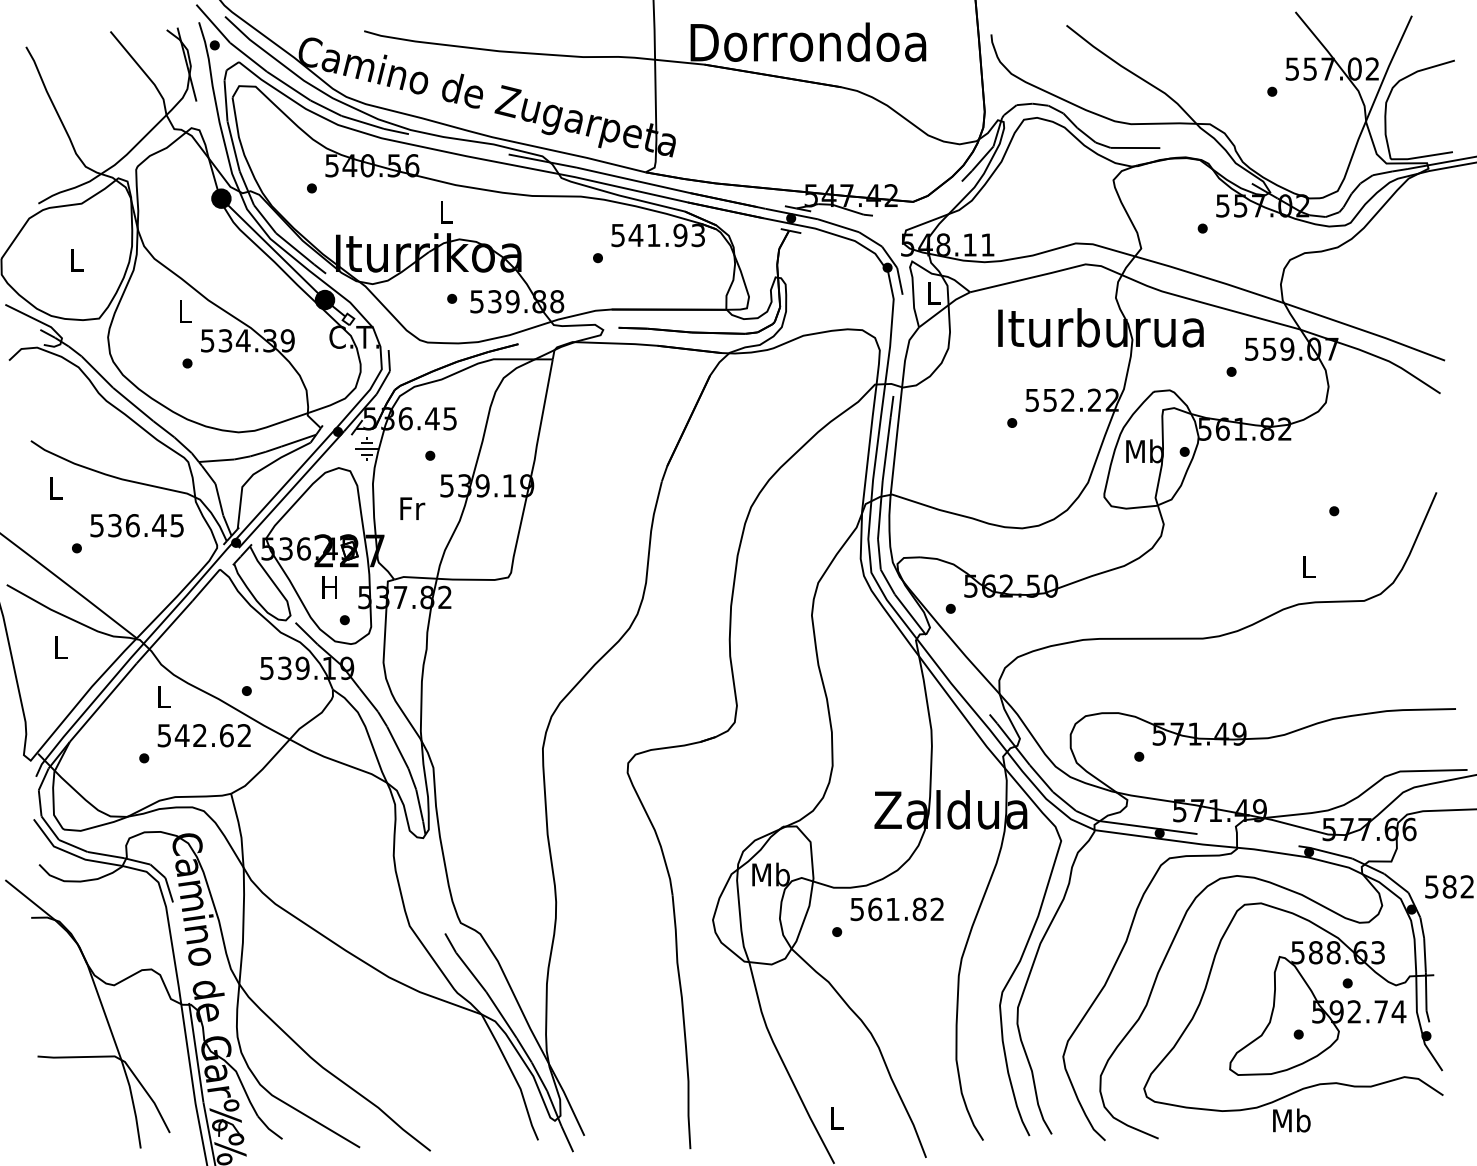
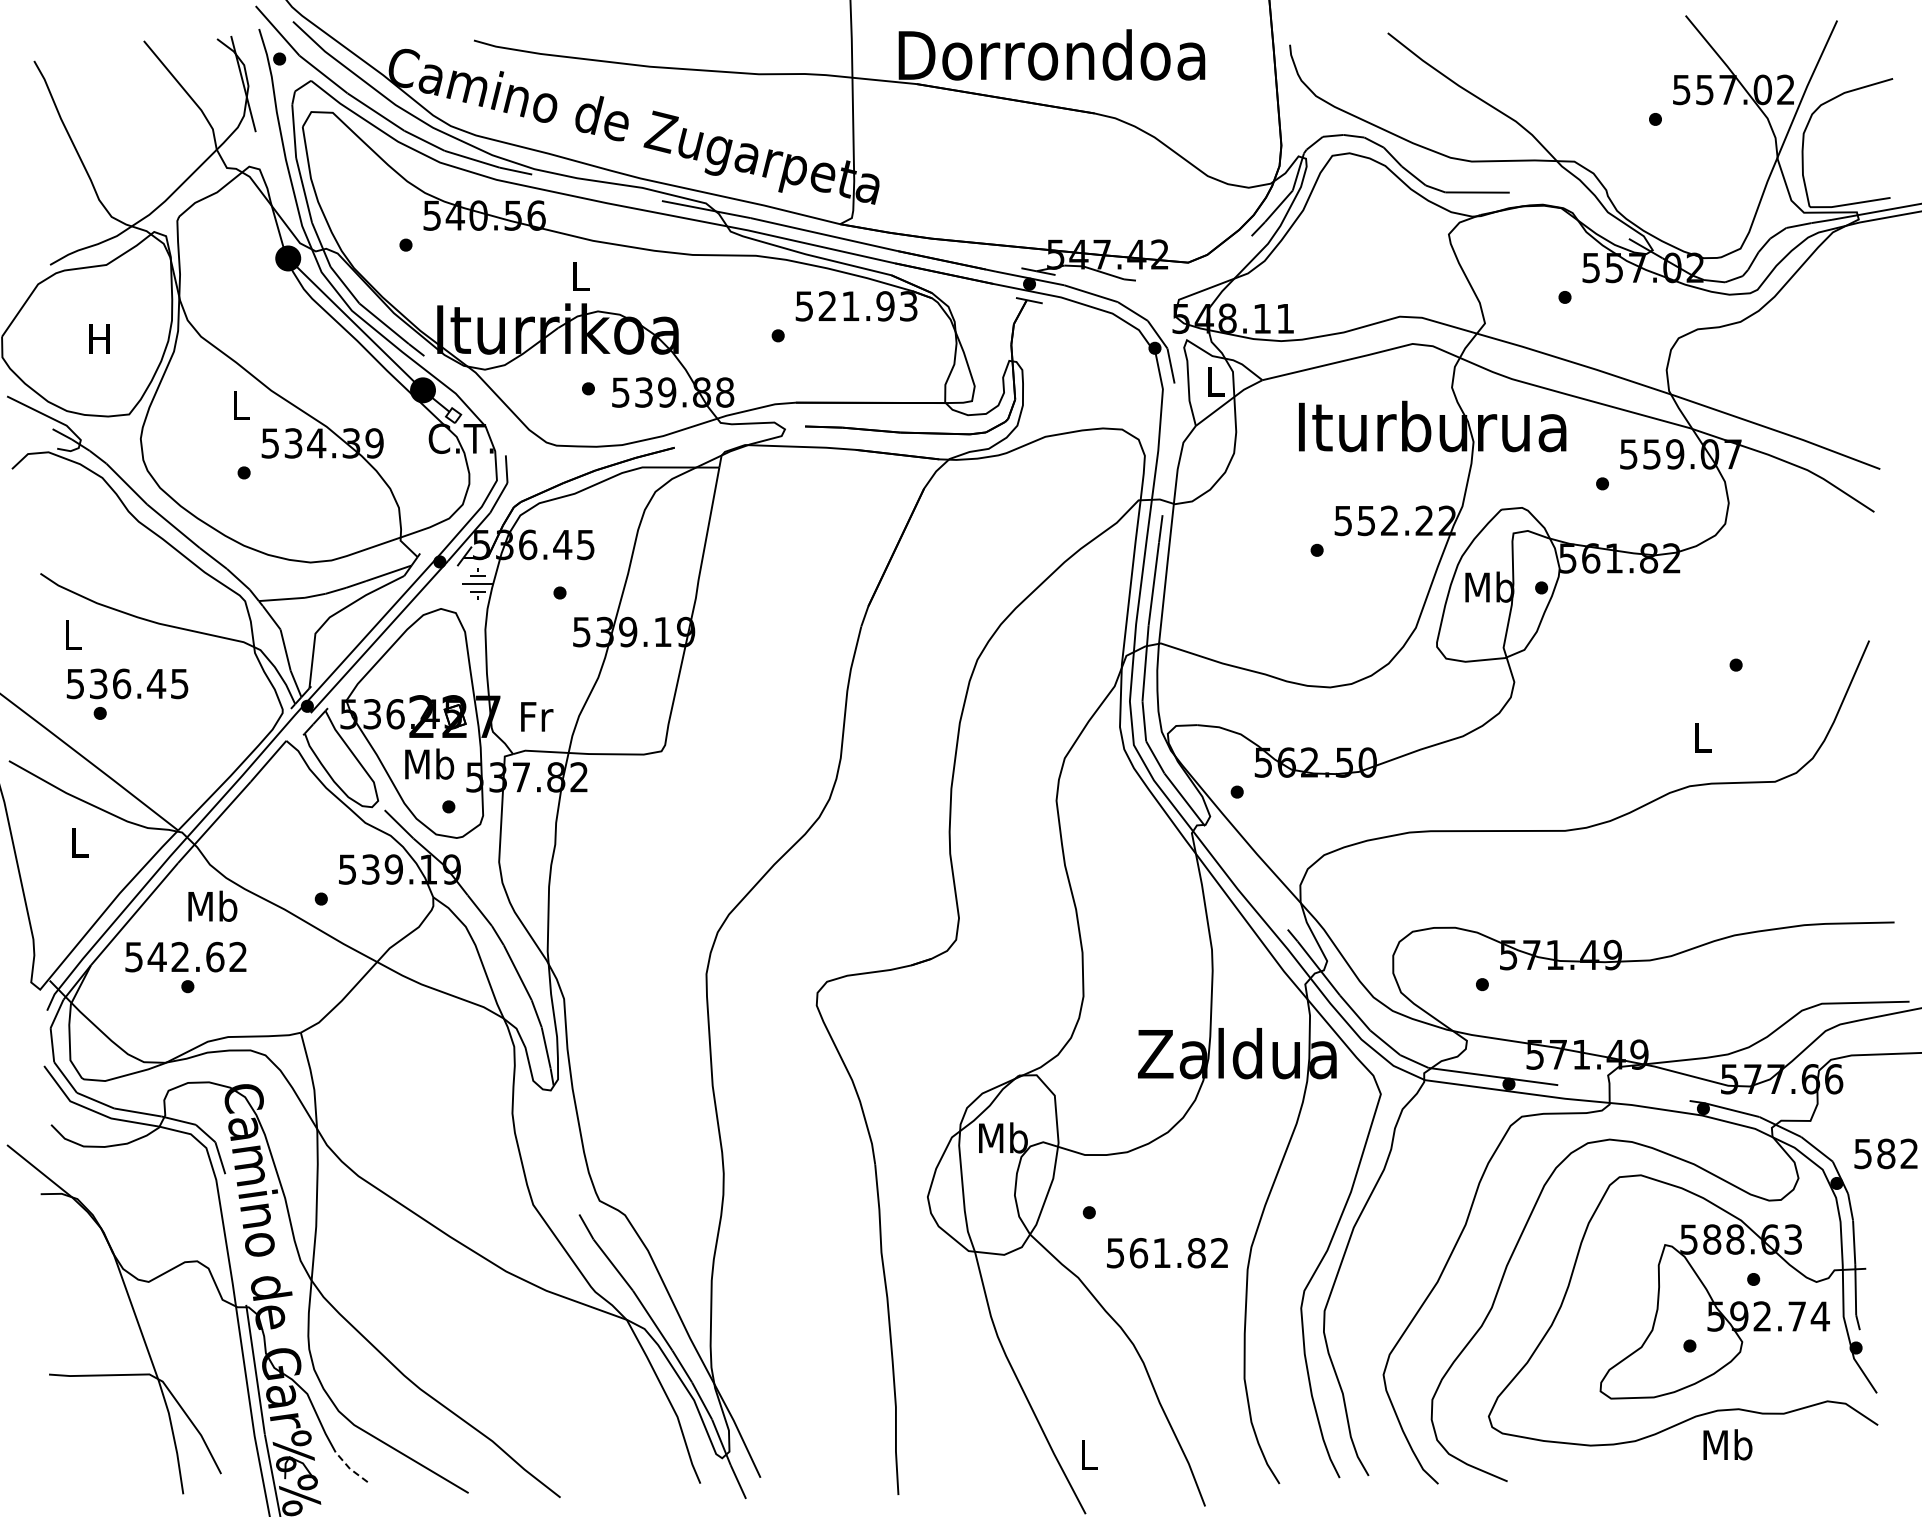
text: (635, 234) -> (827, 305), 541.93 -> 521.93
text: (76, 260) -> (99, 338), L -> H
text: (412, 508) -> (537, 716), moved
text: (137, 525) -> (127, 683), moved
text: (329, 586) -> (429, 763), H -> Mb
text: (163, 695) -> (212, 905), L -> Mb
text: (203, 735) -> (185, 956), moved
text: (897, 909) -> (1167, 1253), moved
text: (1291, 1120) -> (1727, 1444), moved
line: (268, 1128) -> (349, 1468), solid -> dashed

